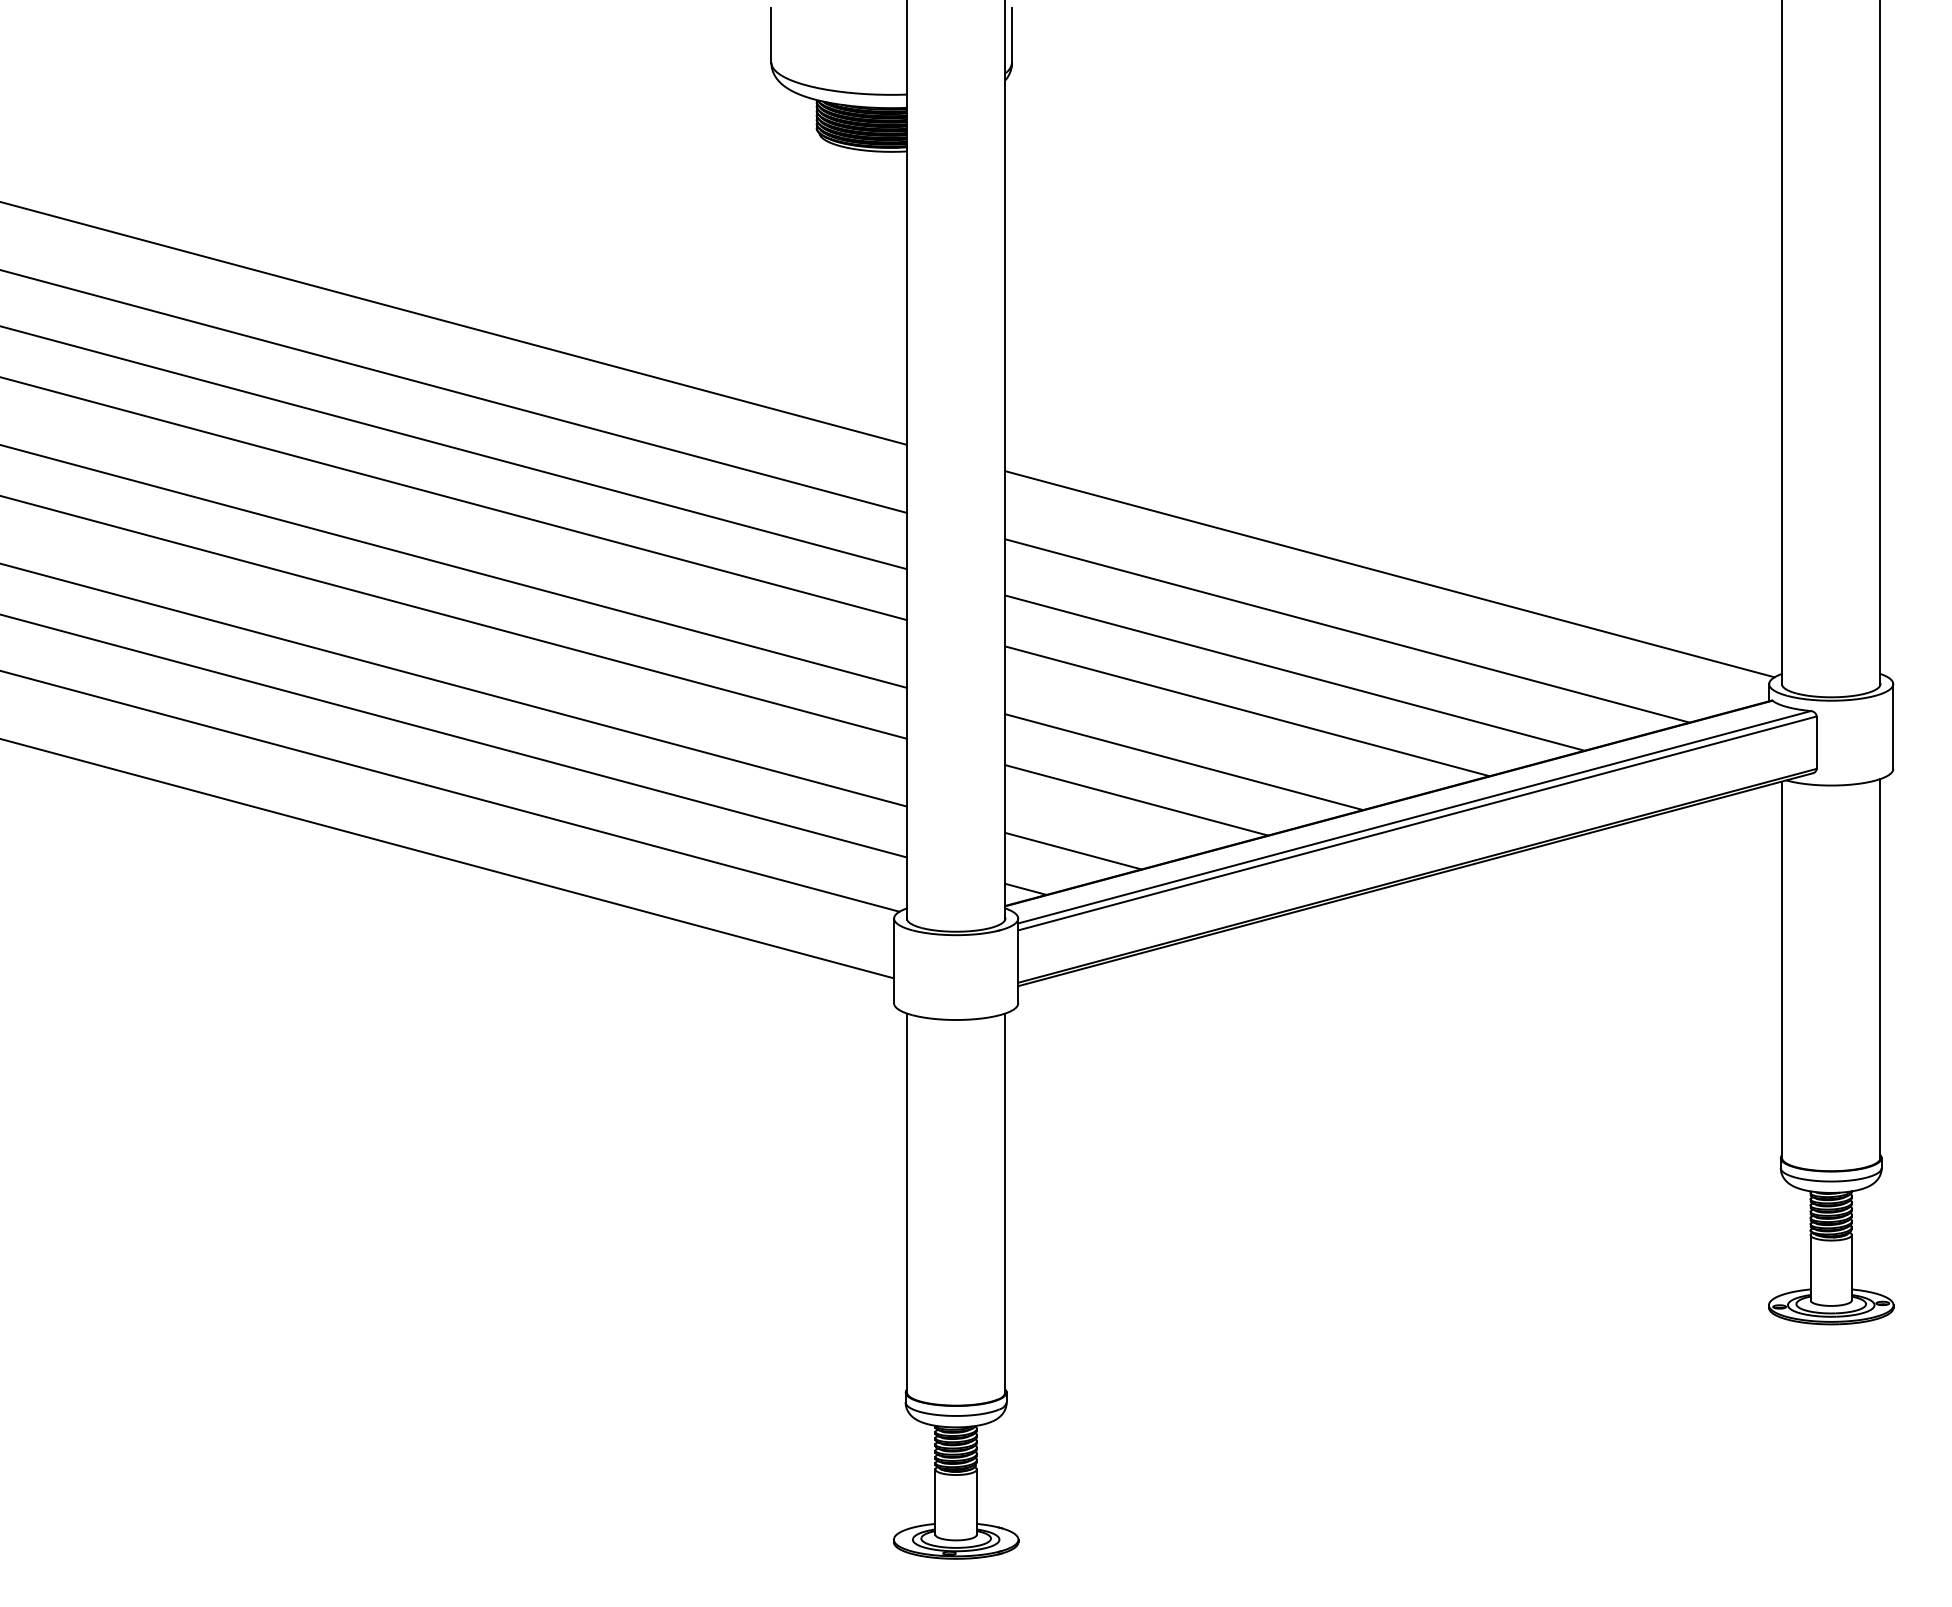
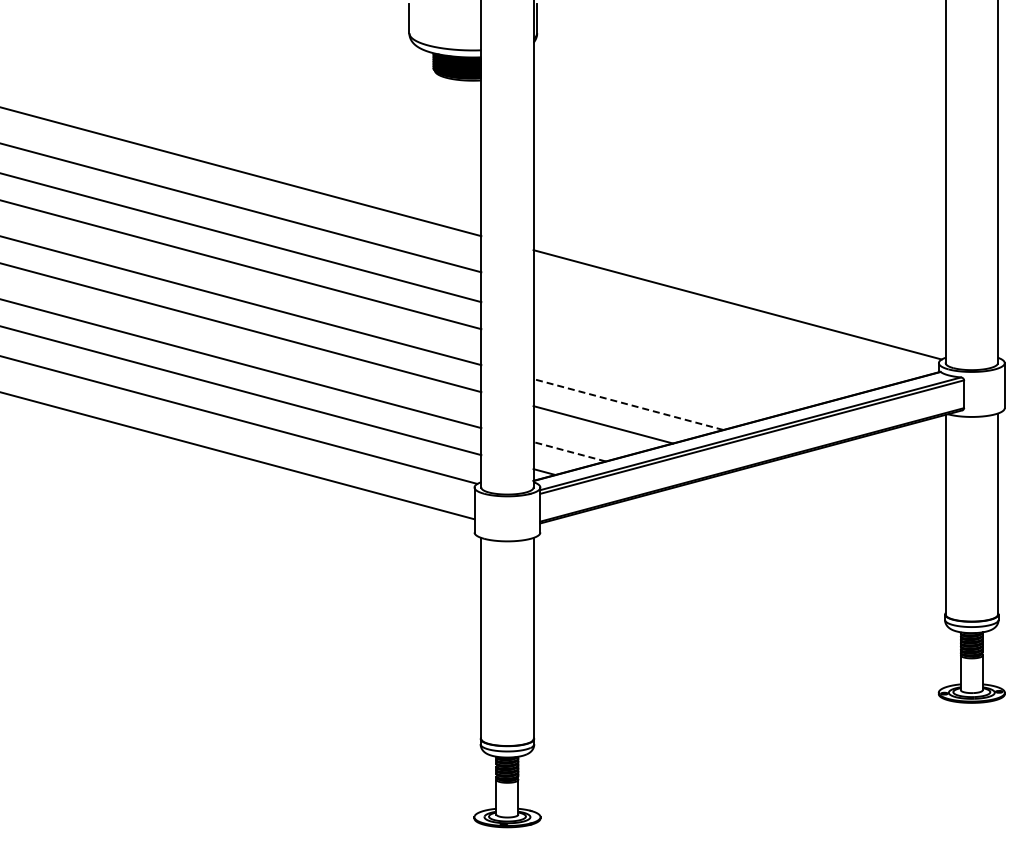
line: (1346, 630) -> (714, 334), removed
line: (1293, 673) -> (686, 357), removed
line: (1246, 711) -> (661, 377), removed
line: (1184, 762) -> (628, 404), solid -> dashed
line: (1073, 850) -> (569, 451), solid -> dashed

